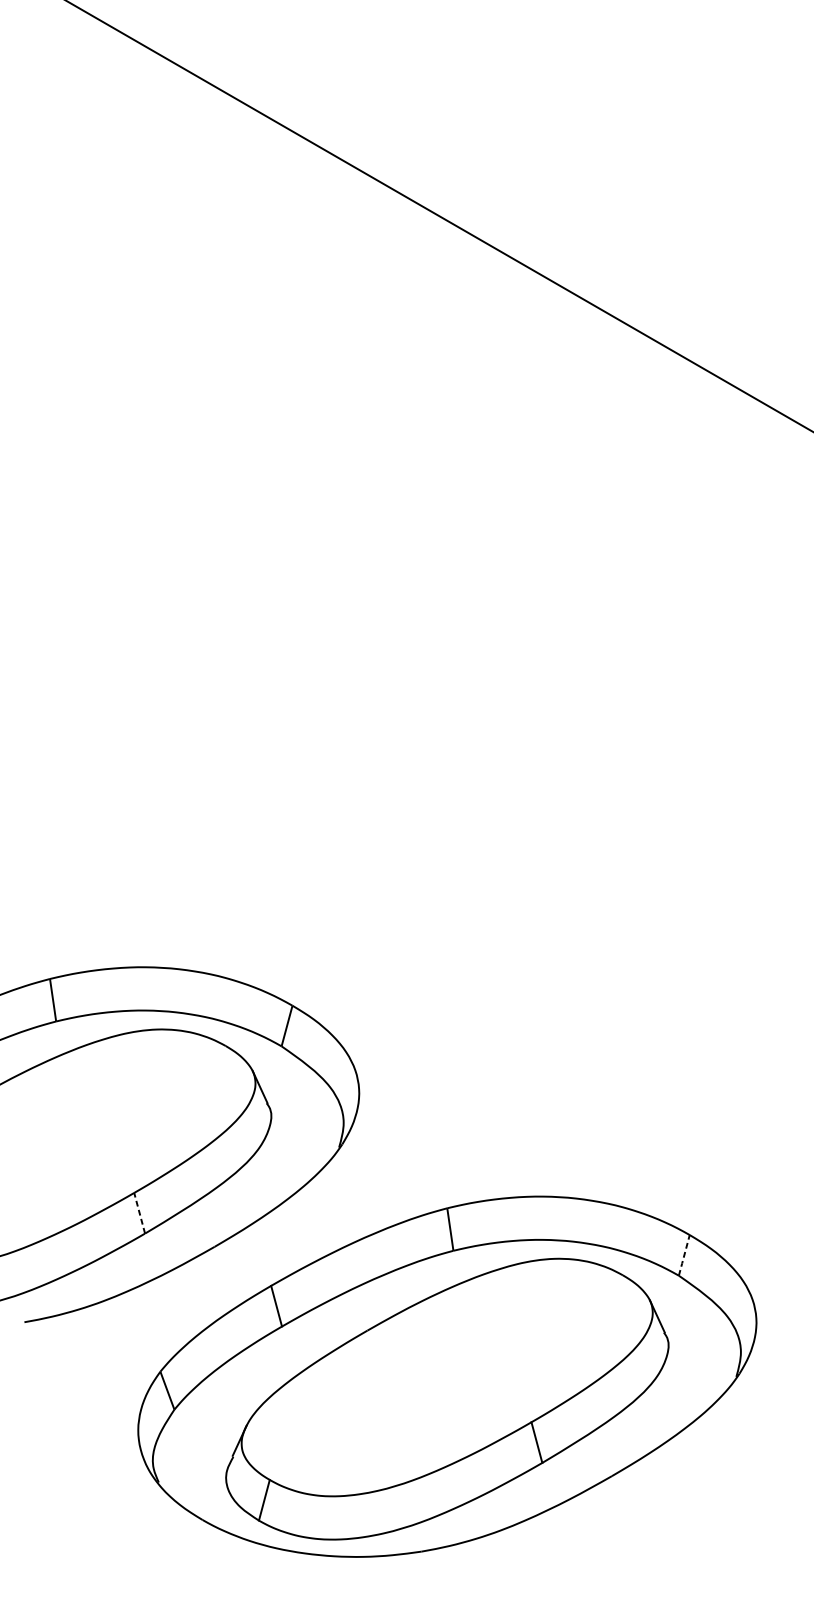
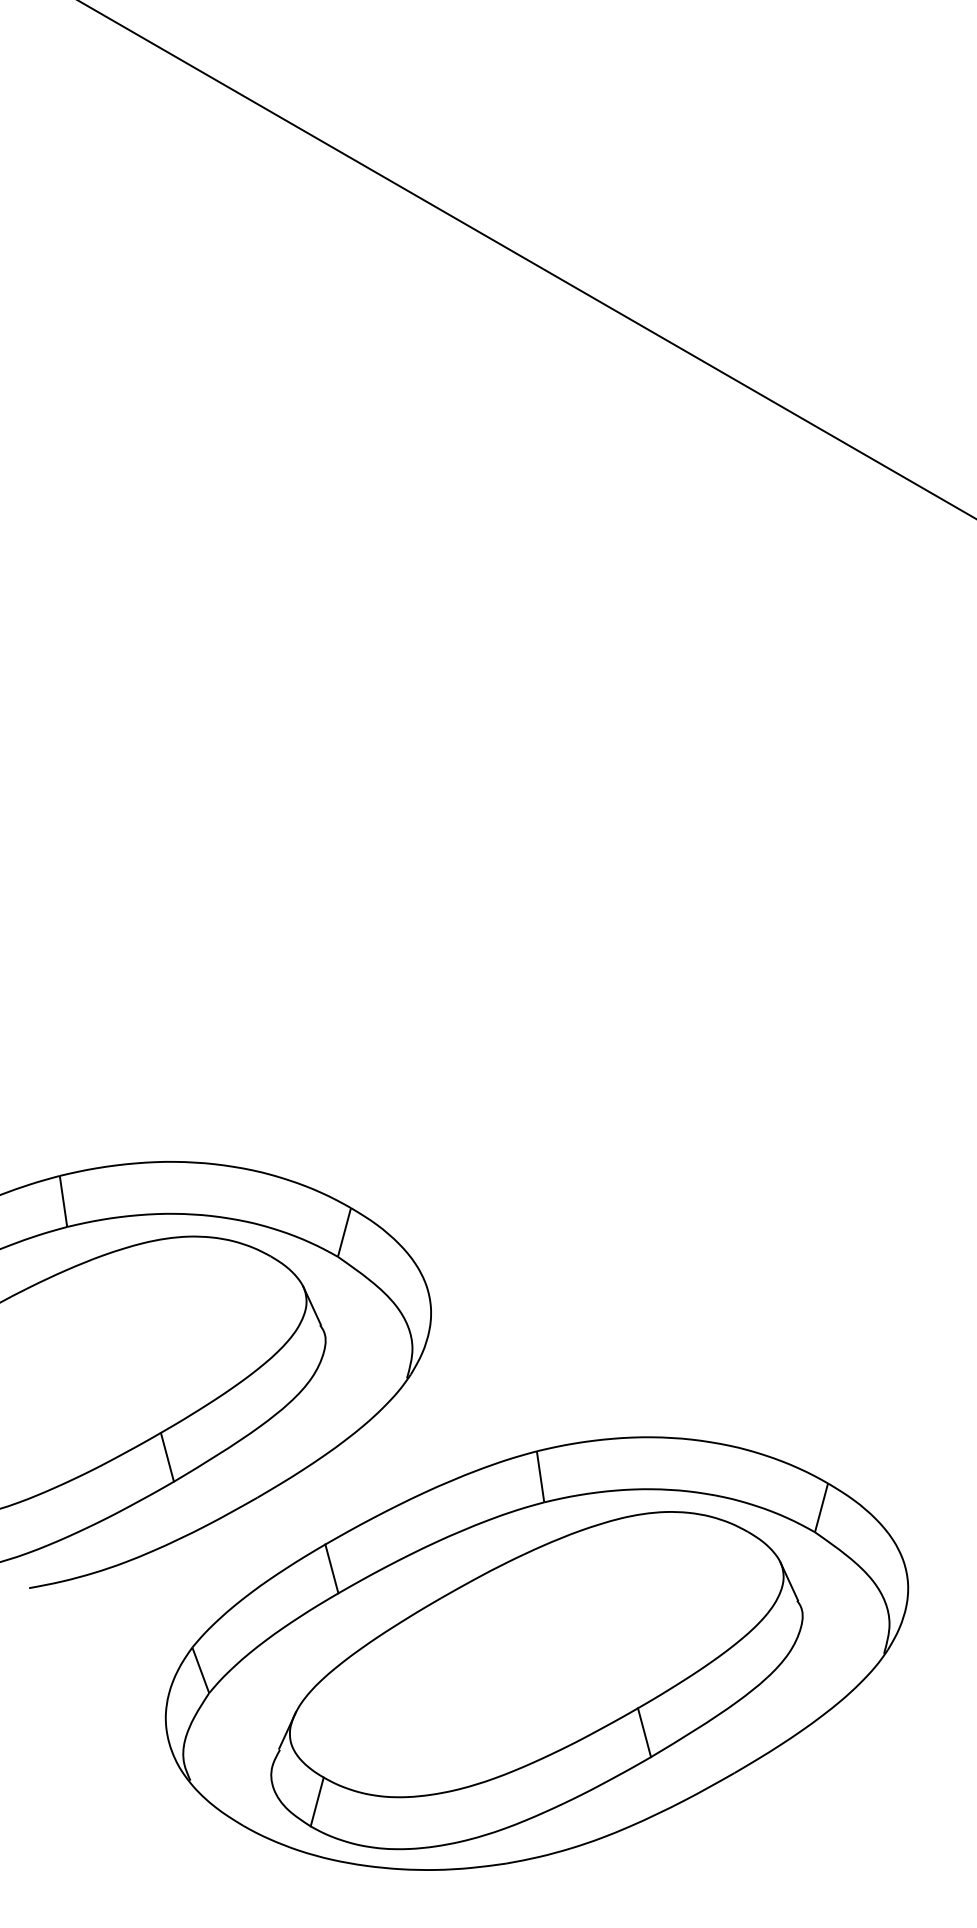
line: (139, 1212) -> (167, 1456), dashed -> solid
line: (684, 1255) -> (821, 1507), dashed -> solid

